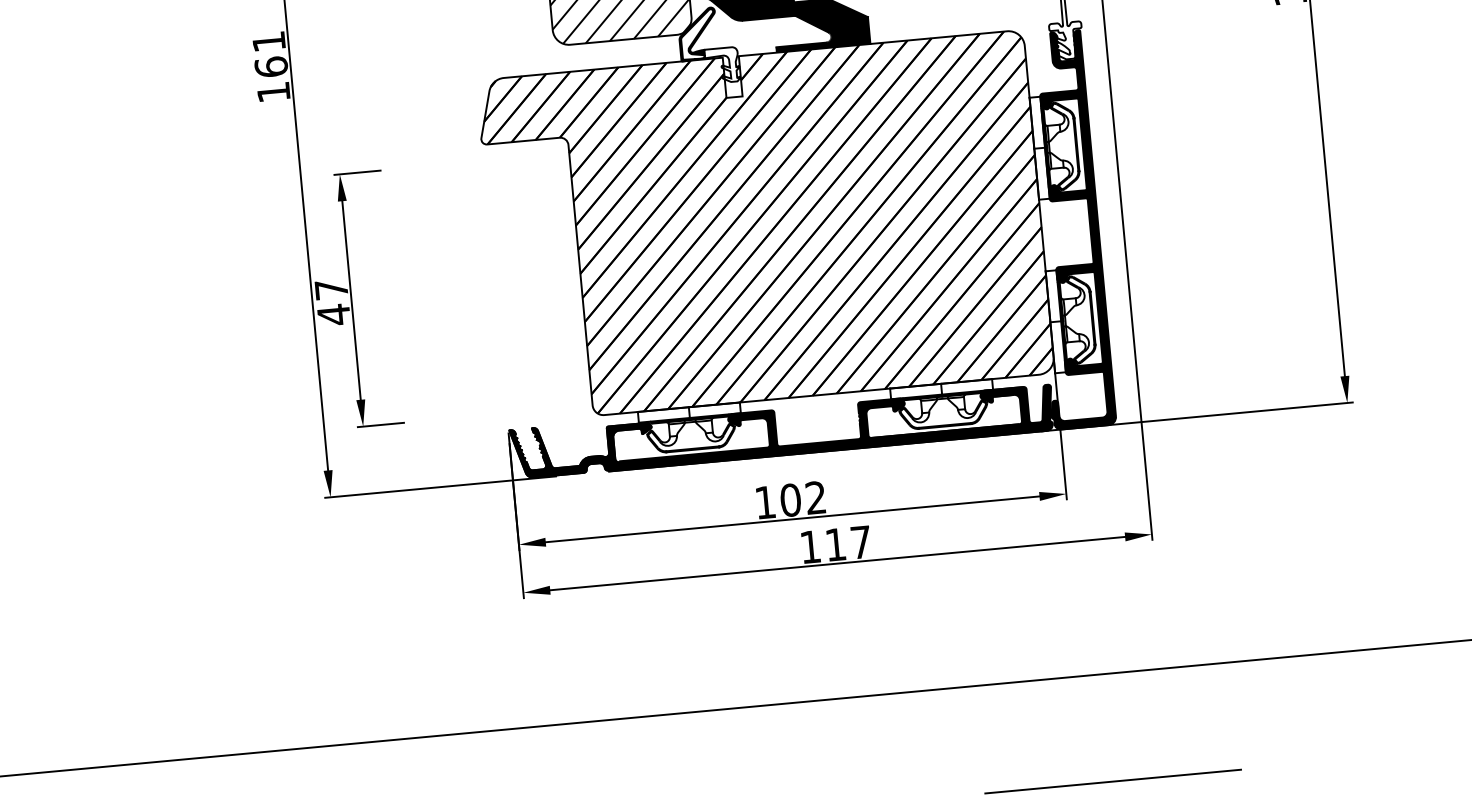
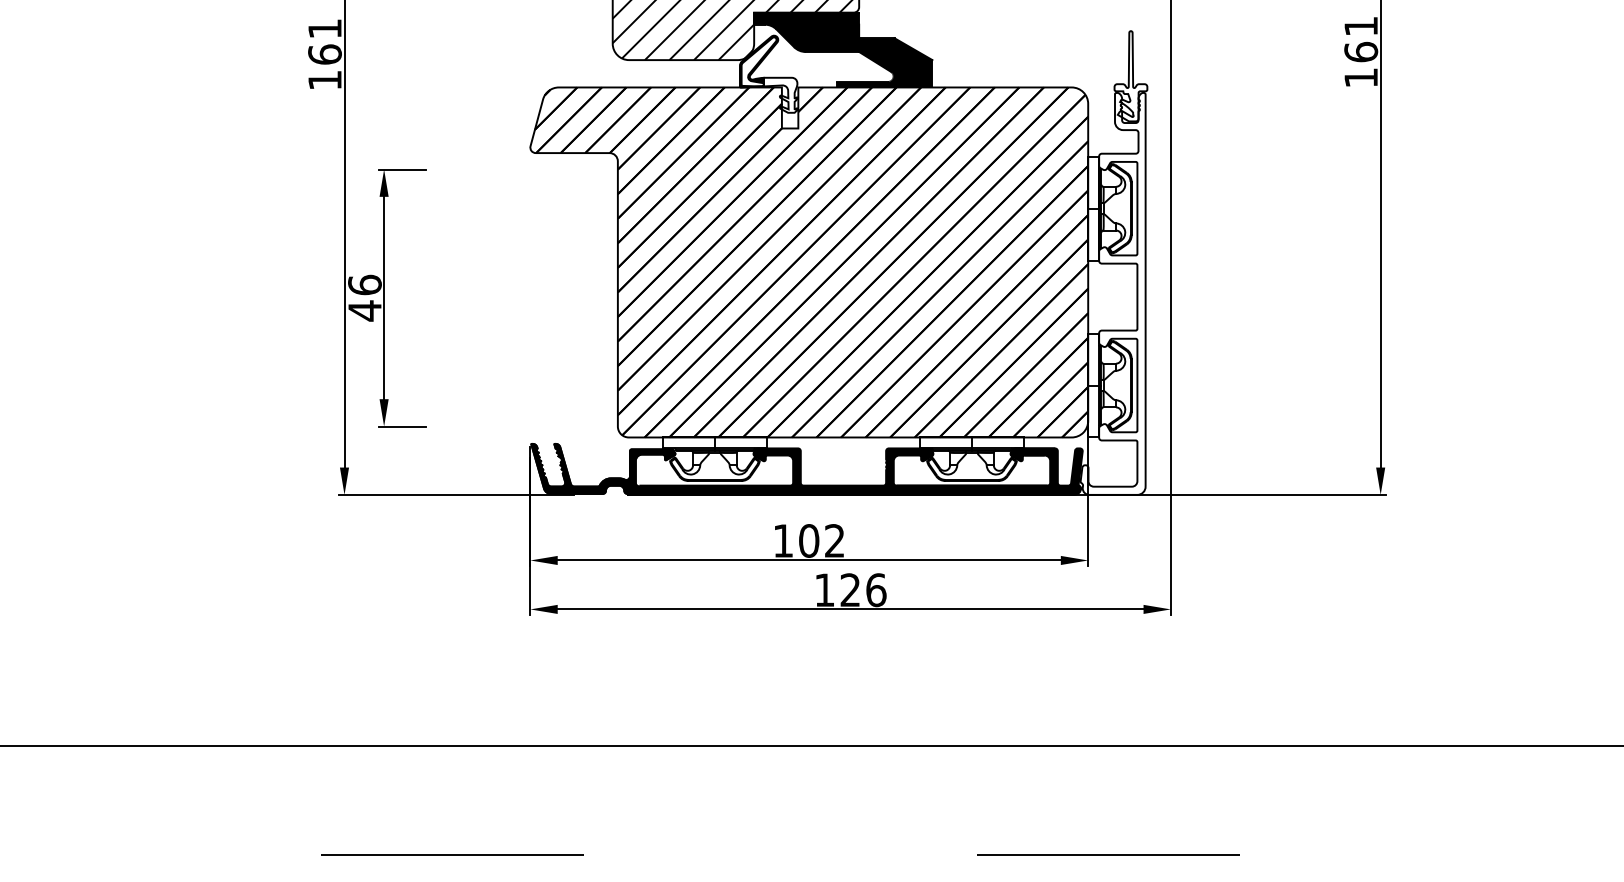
fill: (1065, 229) -> (1112, 293), removed
text: (331, 289) -> (364, 284), 47 -> 46
text: (848, 543) -> (863, 590), 117 -> 126

